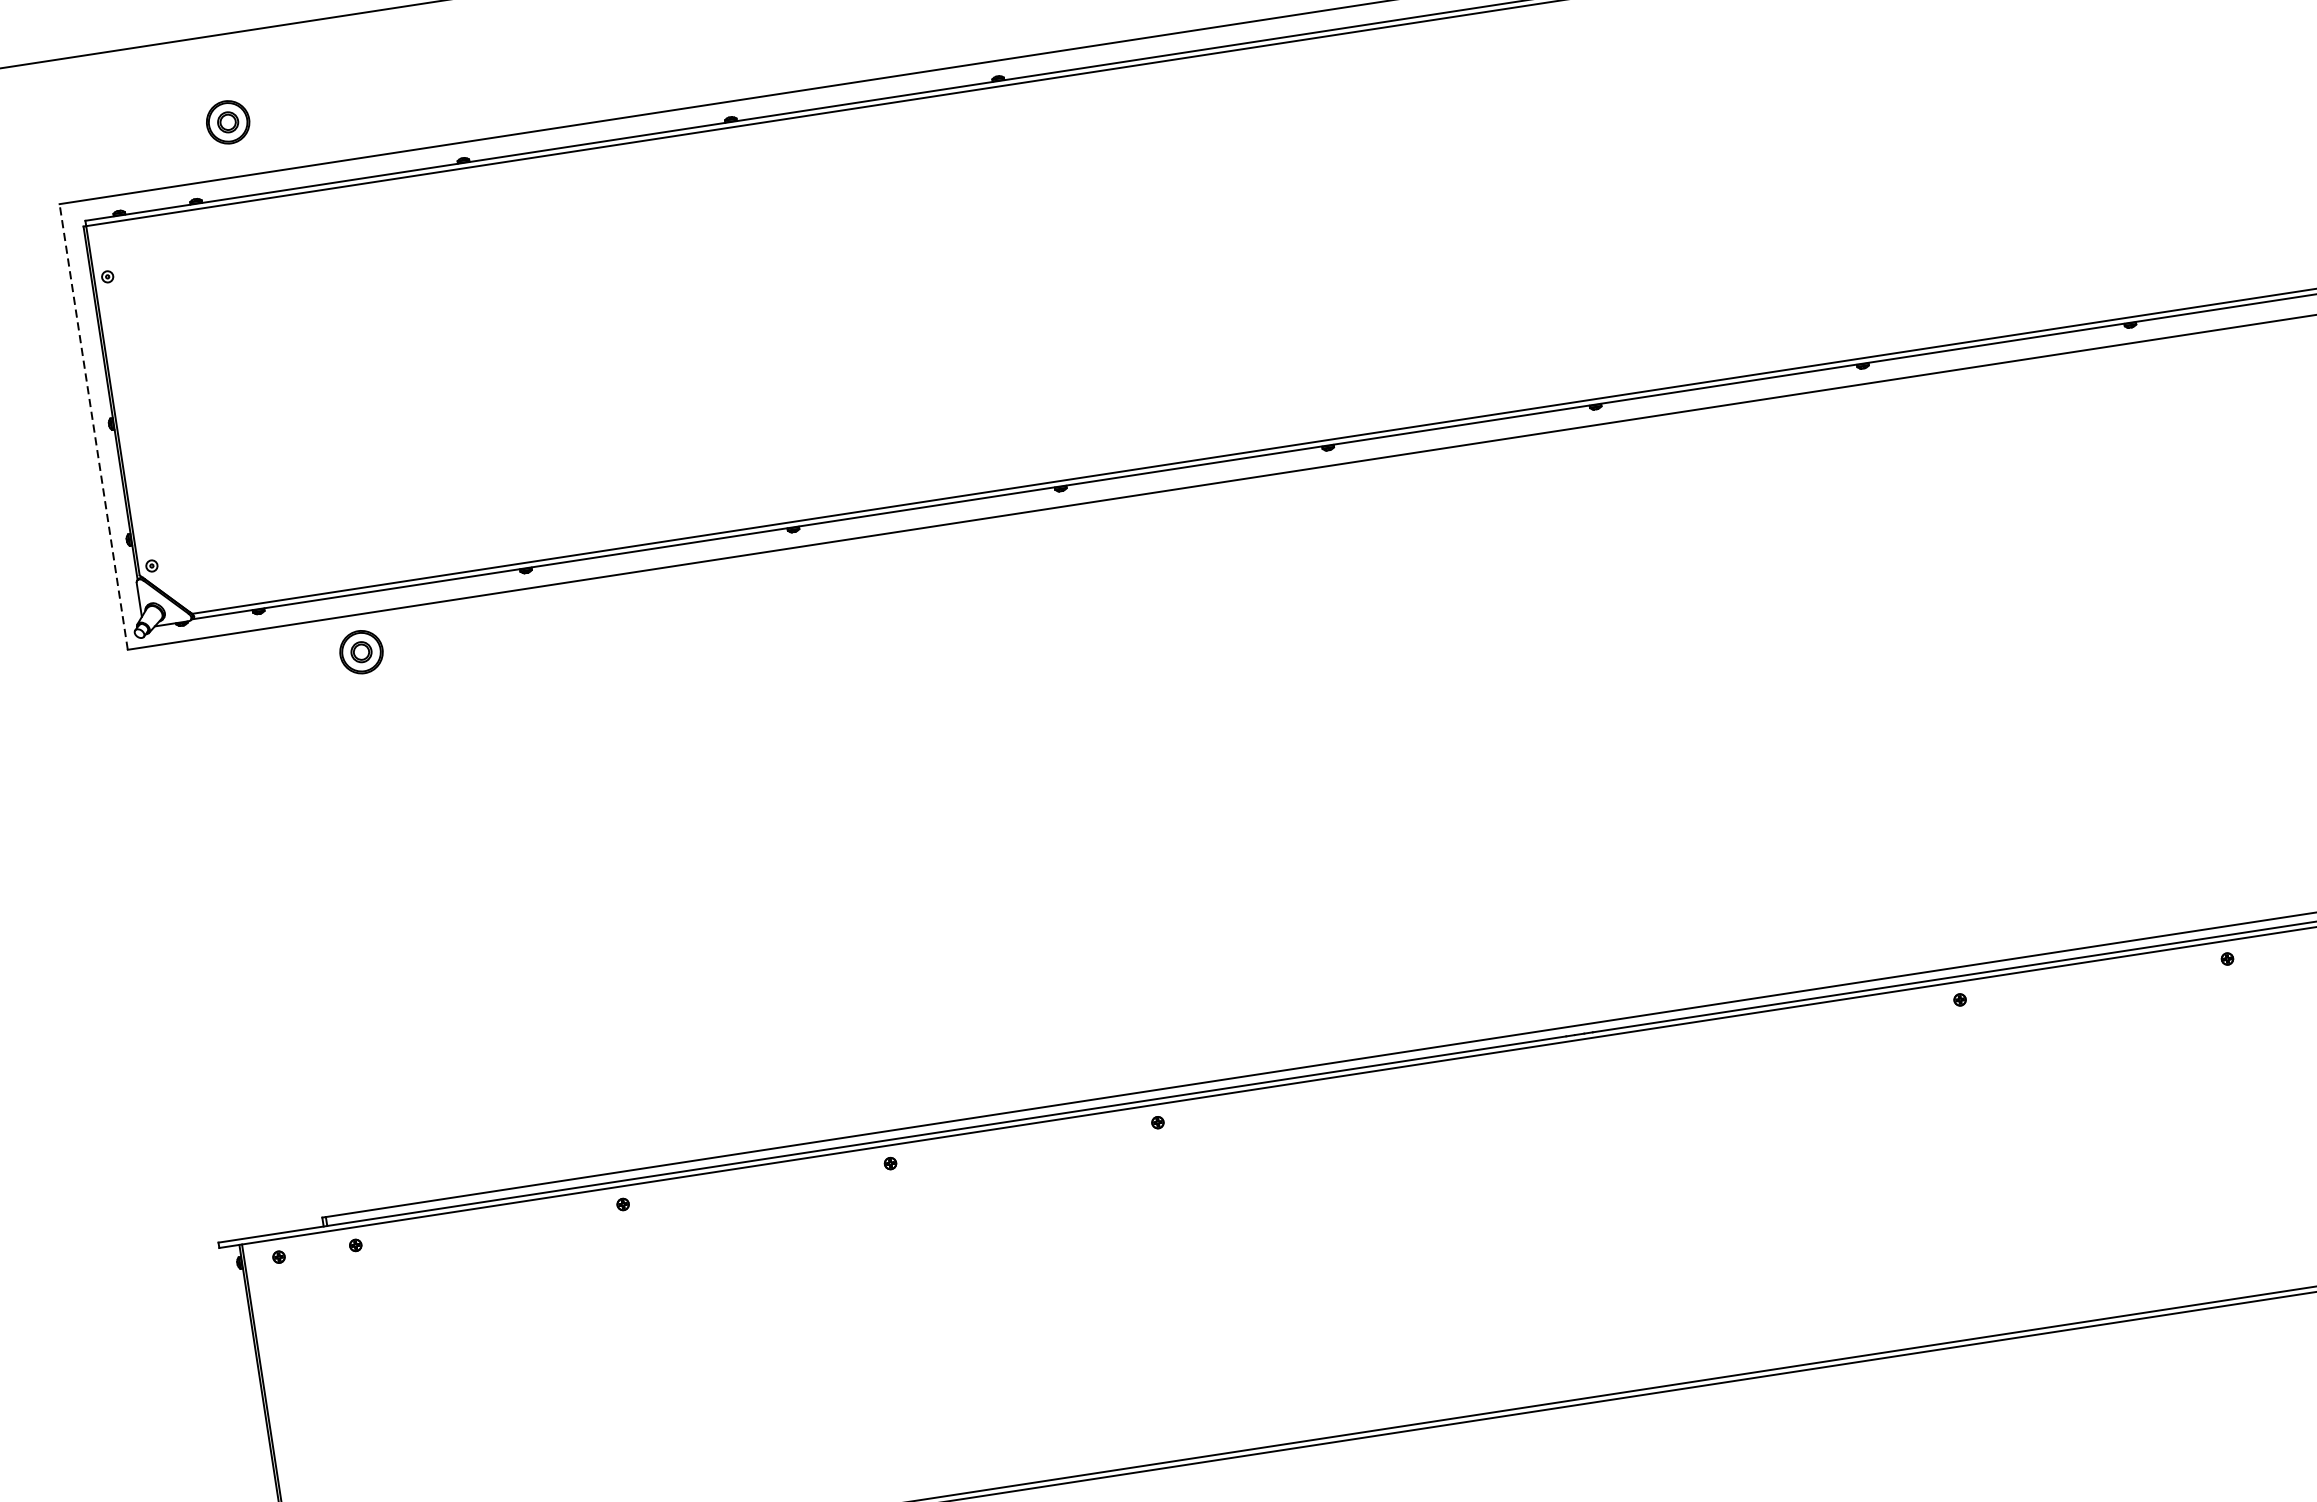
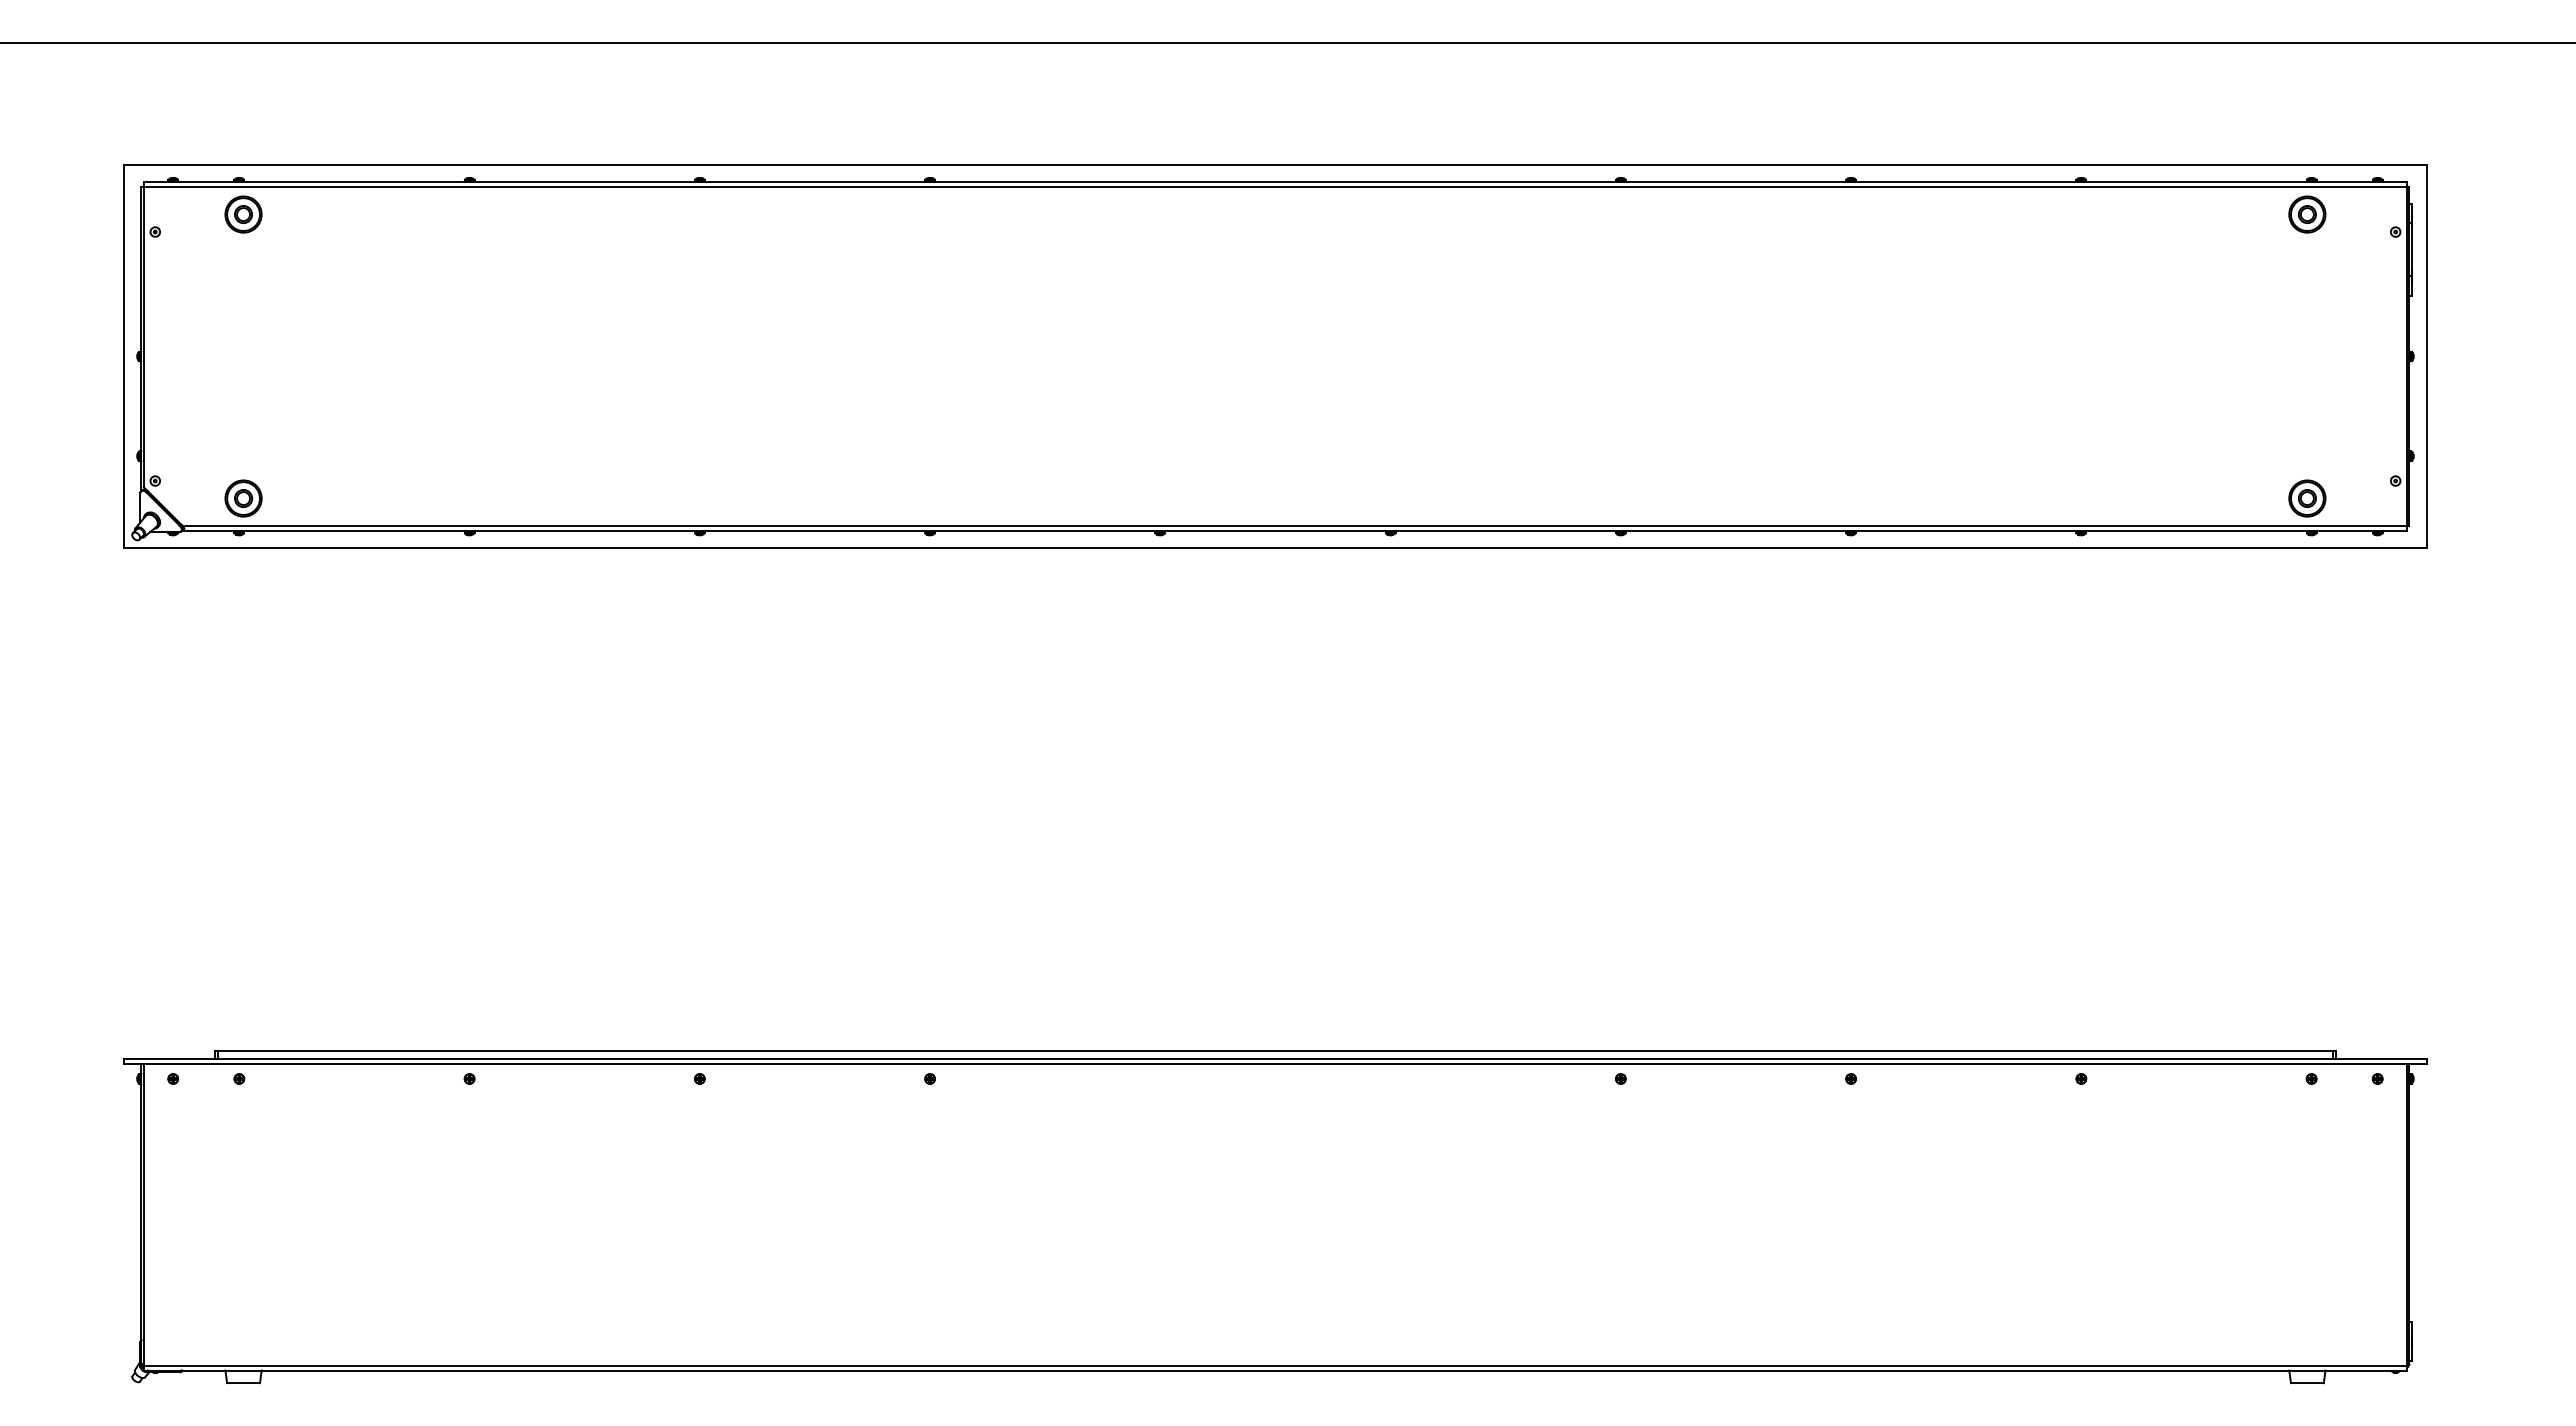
part: (228, 122) -> (243, 214), moved
line: (94, 426) -> (124, 356), dashed -> solid
part: (361, 652) -> (243, 498), moved

